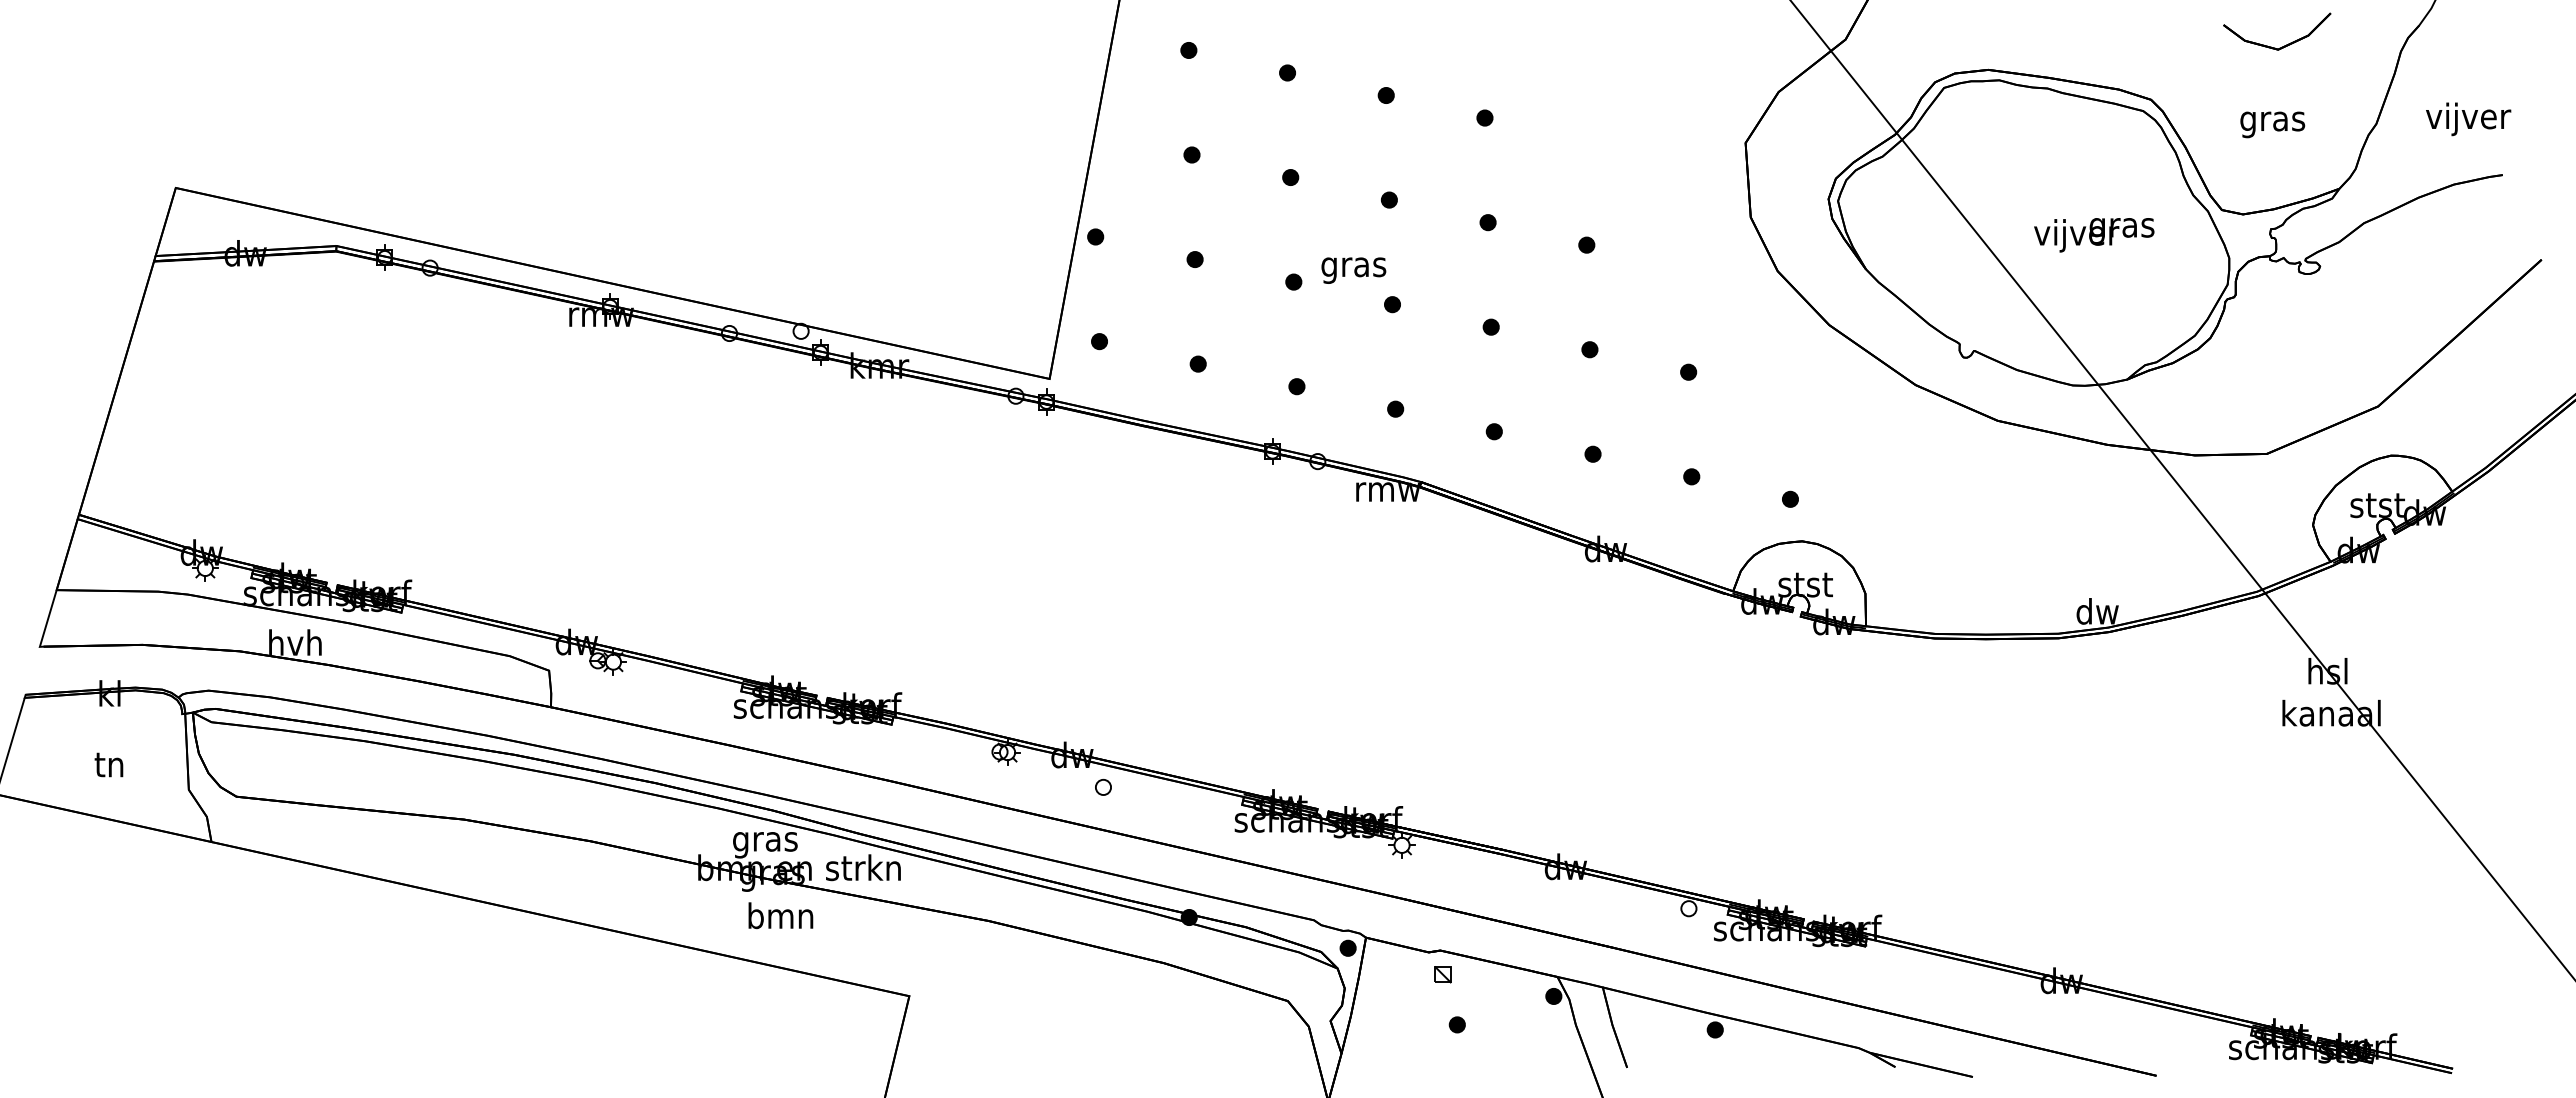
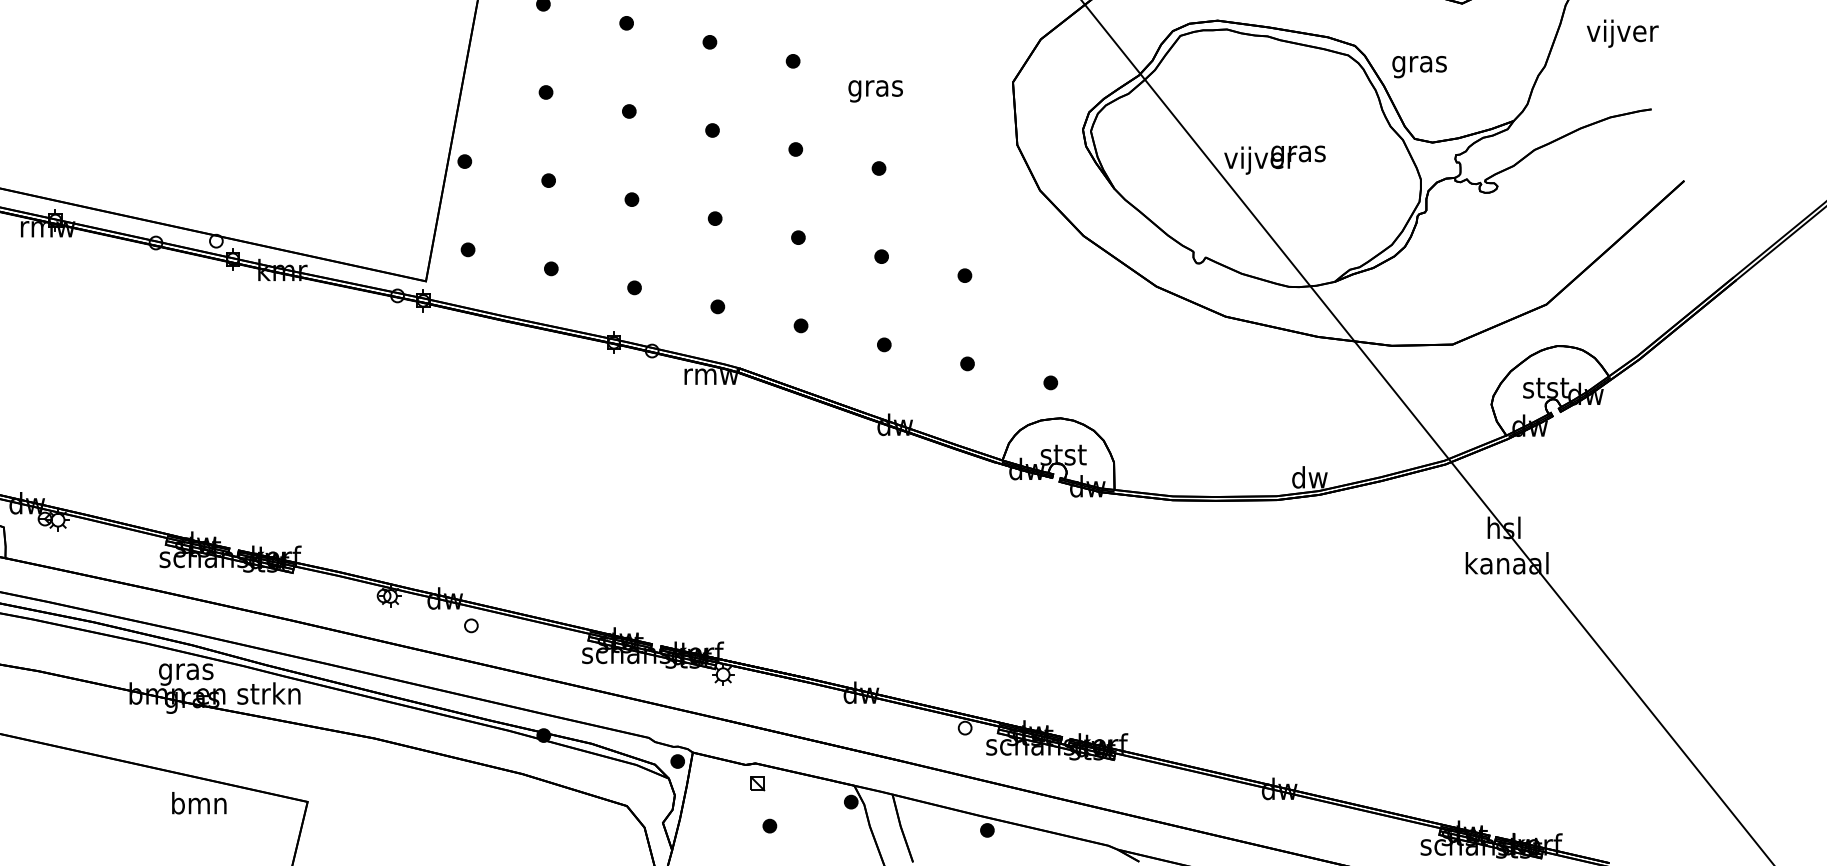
text: (2468, 119) -> (1622, 33), moved
text: (2272, 124) -> (1419, 66), moved
text: (2094, 235) -> (1275, 160), moved
text: (1353, 270) -> (875, 91), moved
text: (780, 915) -> (199, 803), moved

